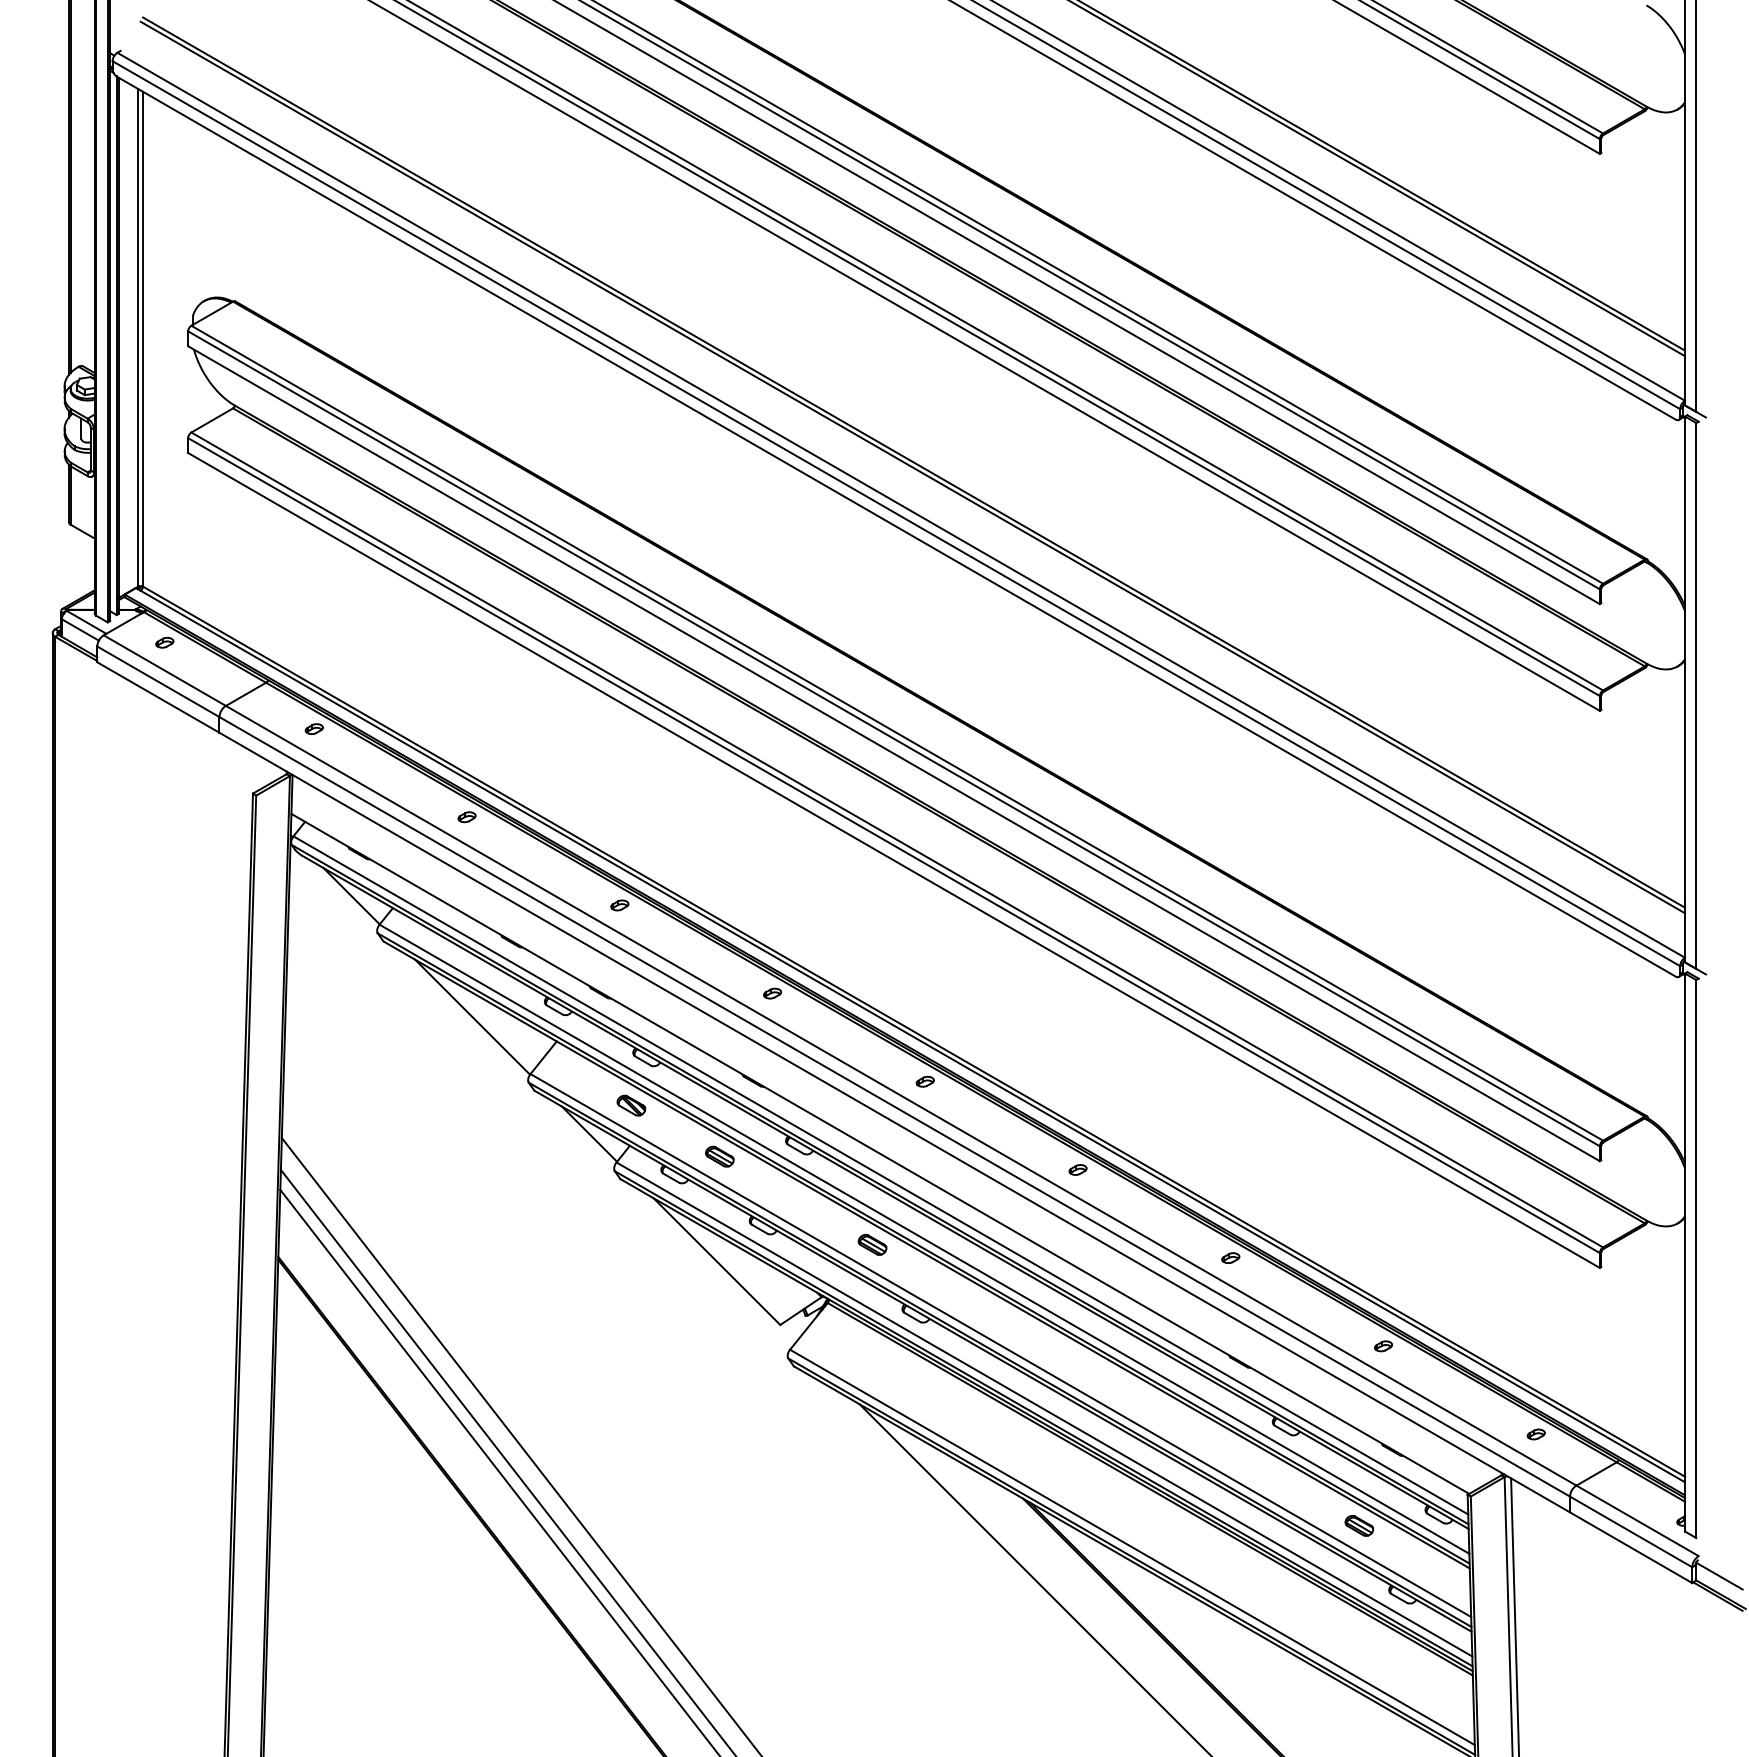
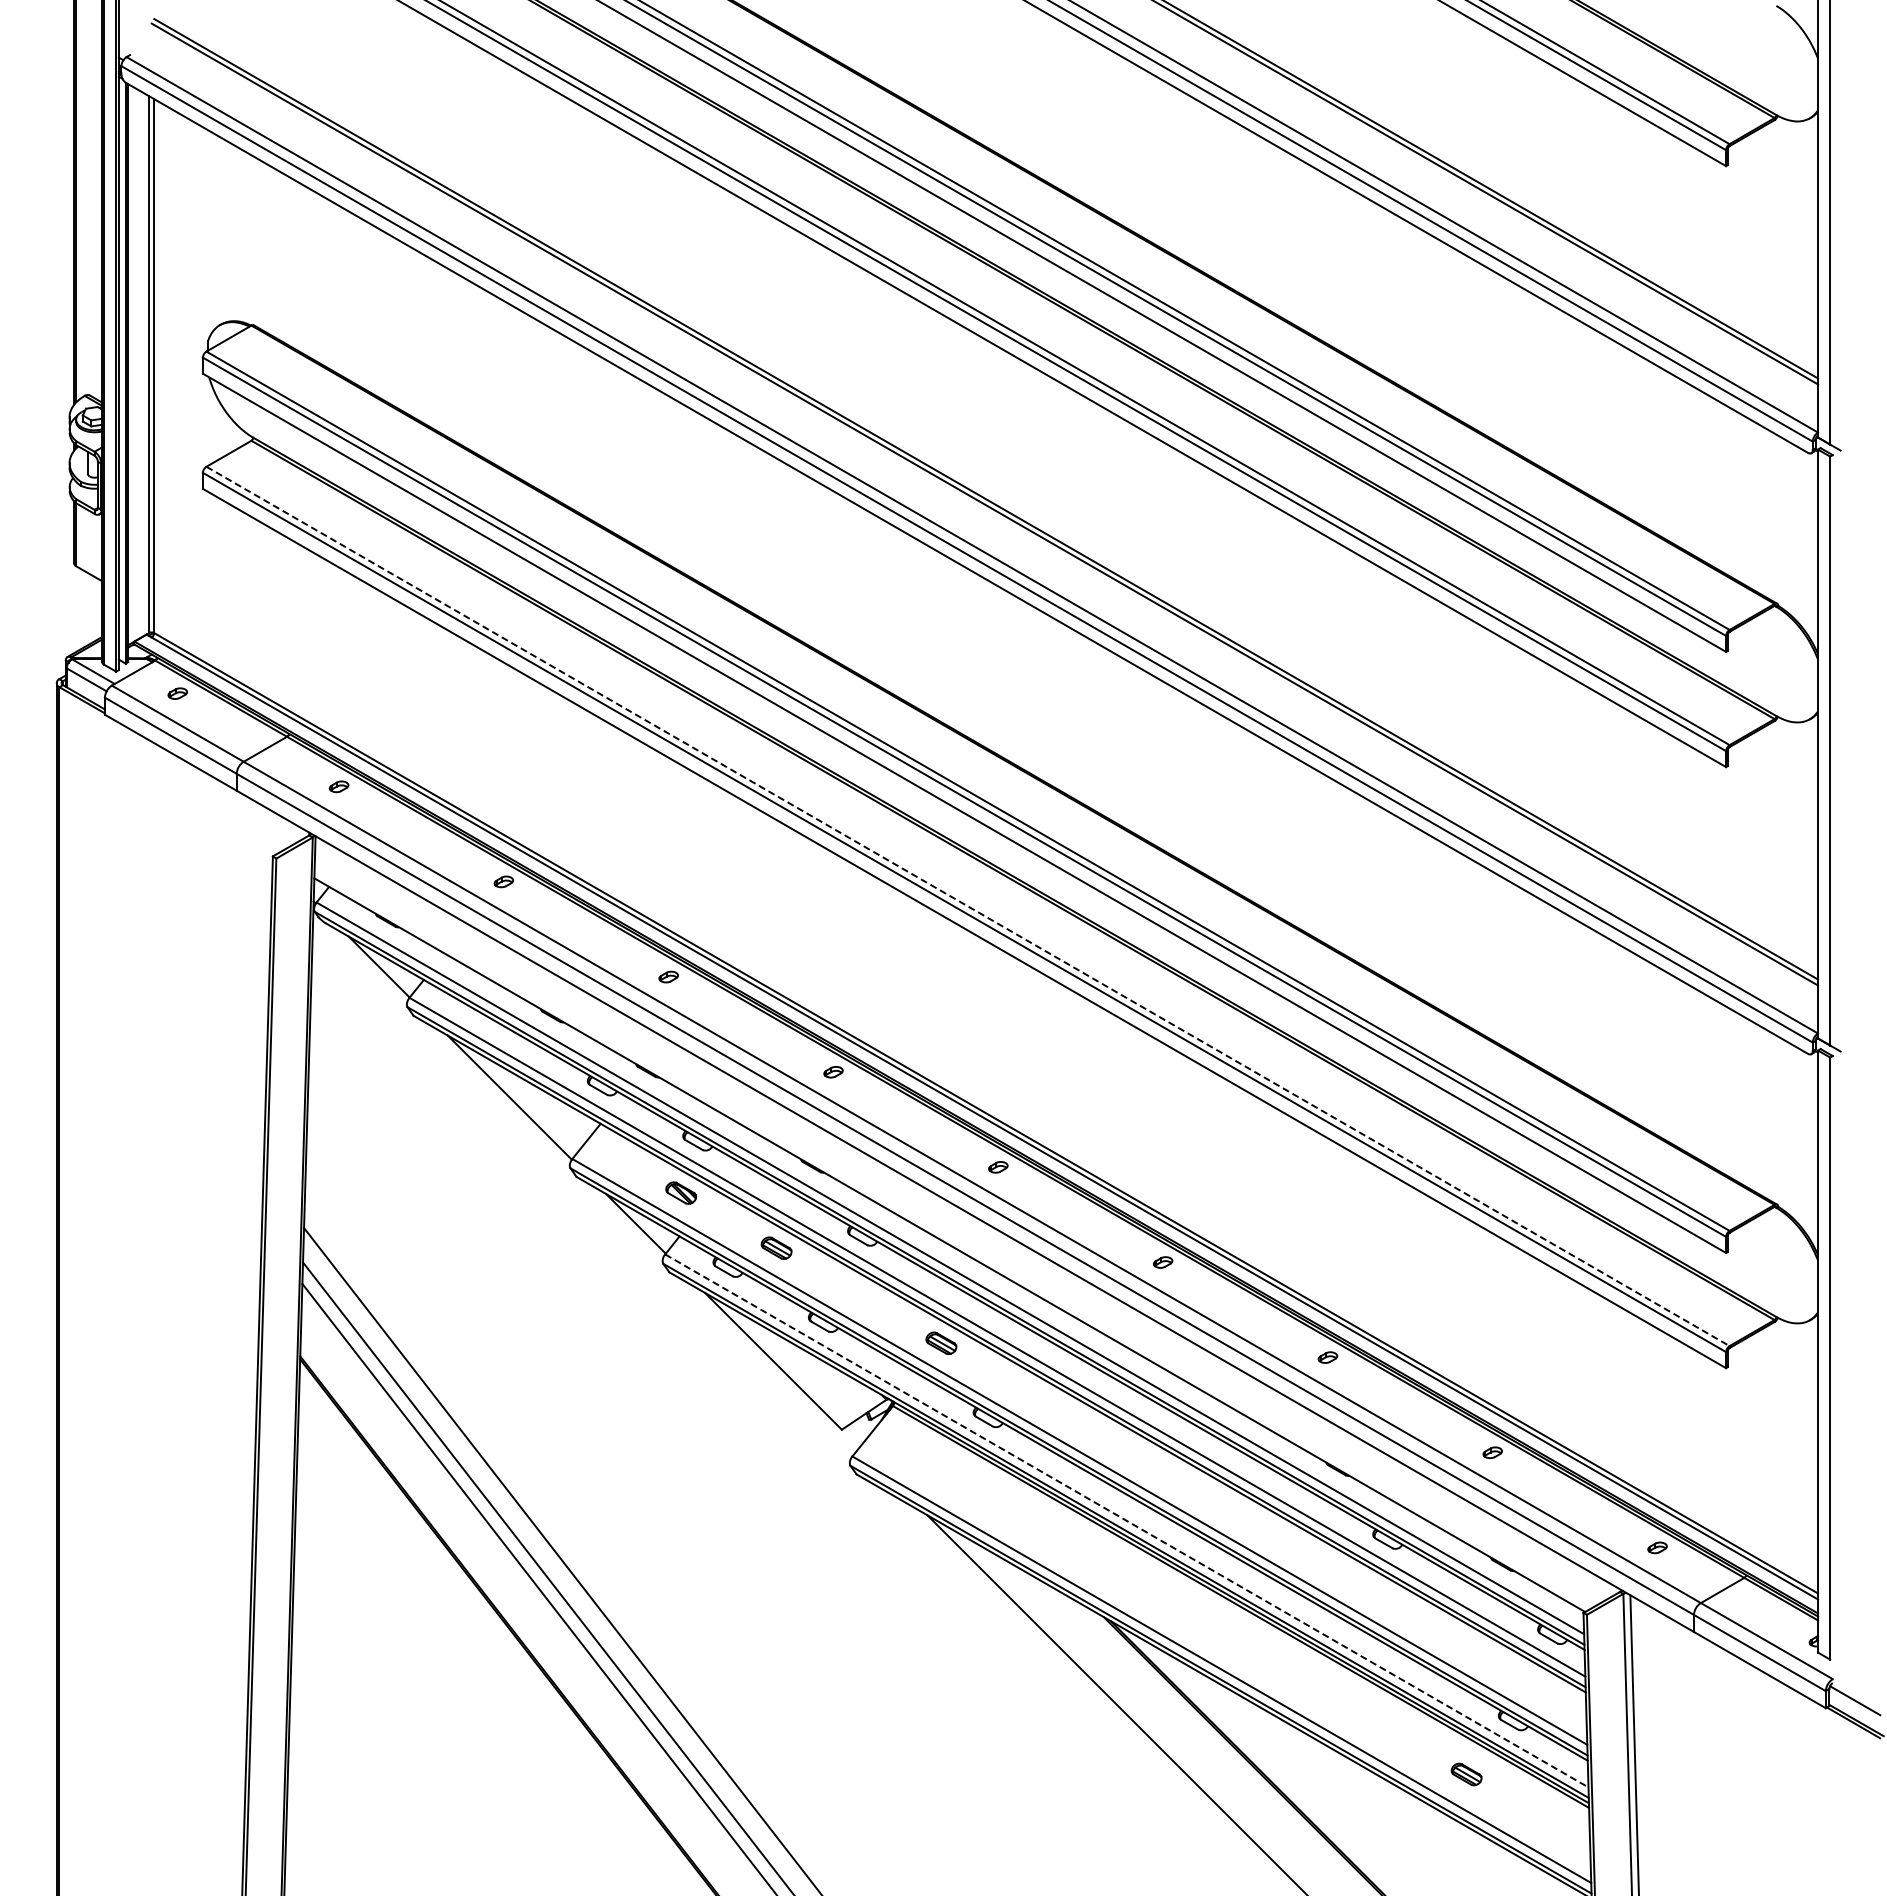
line: (897, 840) -> (968, 906), solid -> dashed
line: (1045, 1410) -> (1127, 1521), solid -> dashed
part: (1359, 1525) -> (1466, 1774), moved

